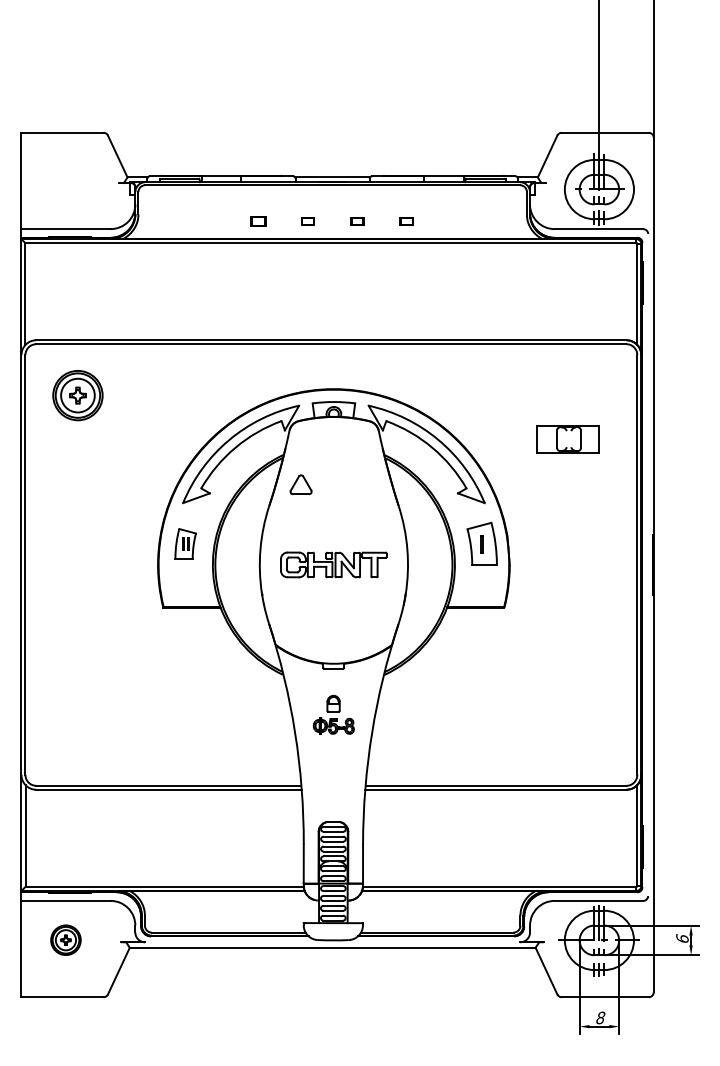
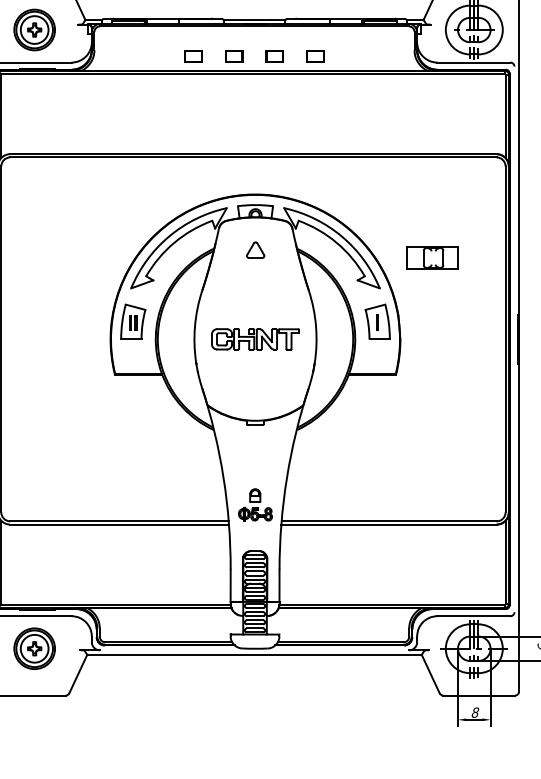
part: (258, 221) -> (193, 56), size x1.43
part: (307, 221) -> (233, 56), size x1.67
part: (357, 221) -> (274, 56), size x1.67
part: (406, 221) -> (315, 56), size x1.67
part: (77, 395) -> (34, 29), moved
part: (567, 439) -> (432, 258), moved
part: (300, 484) -> (255, 249), moved
part: (185, 543) -> (133, 321), size x1.43
part: (333, 714) -> (255, 504), moved
part: (65, 939) -> (34, 648), size x1.67

